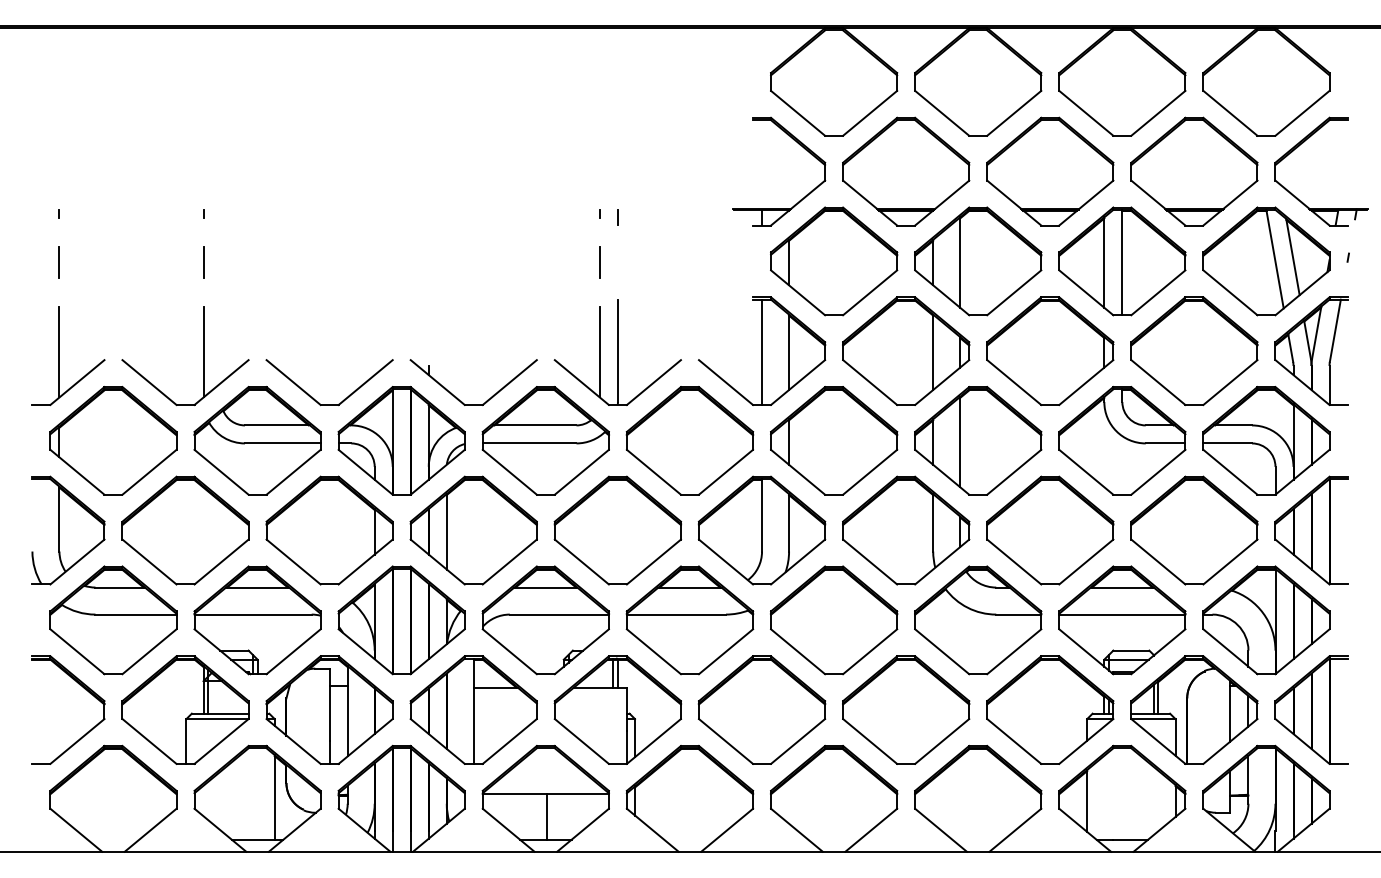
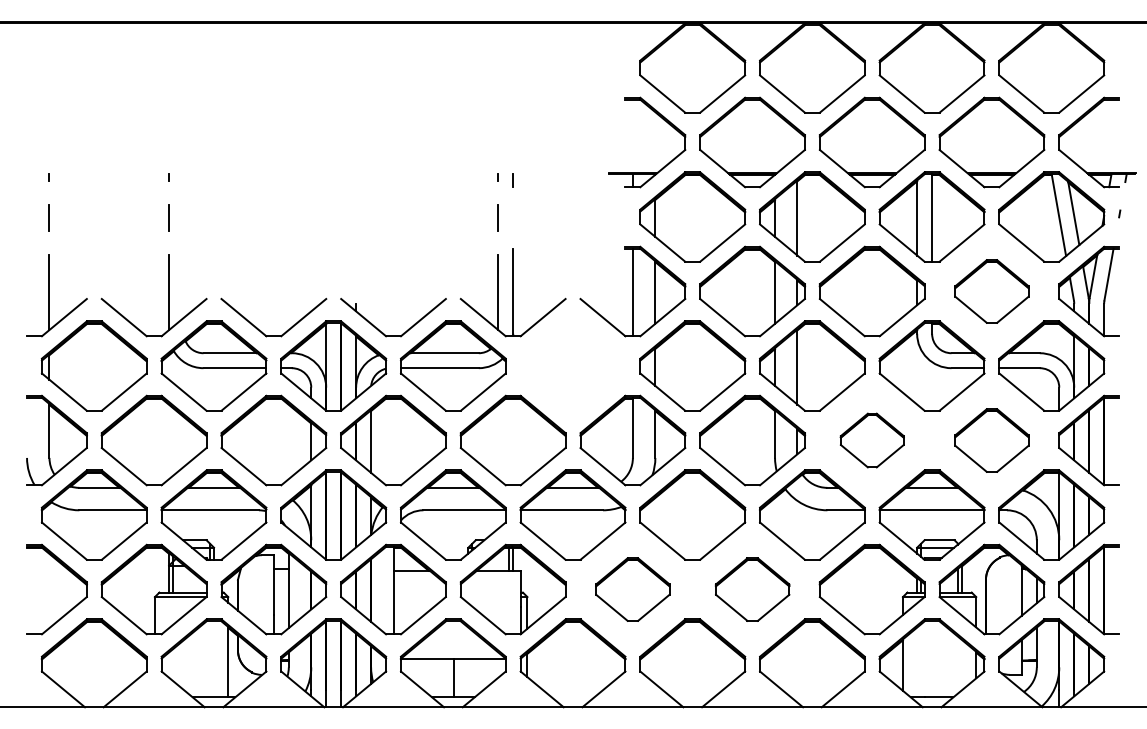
part: (1194, 350) -> (992, 291), size x0.7
part: (689, 440) -> (572, 365), removed
part: (1050, 530) -> (872, 440), size x0.6
part: (1194, 530) -> (992, 440), size x0.7
part: (761, 709) -> (632, 589), size x0.7
part: (906, 709) -> (752, 589), size x0.7

